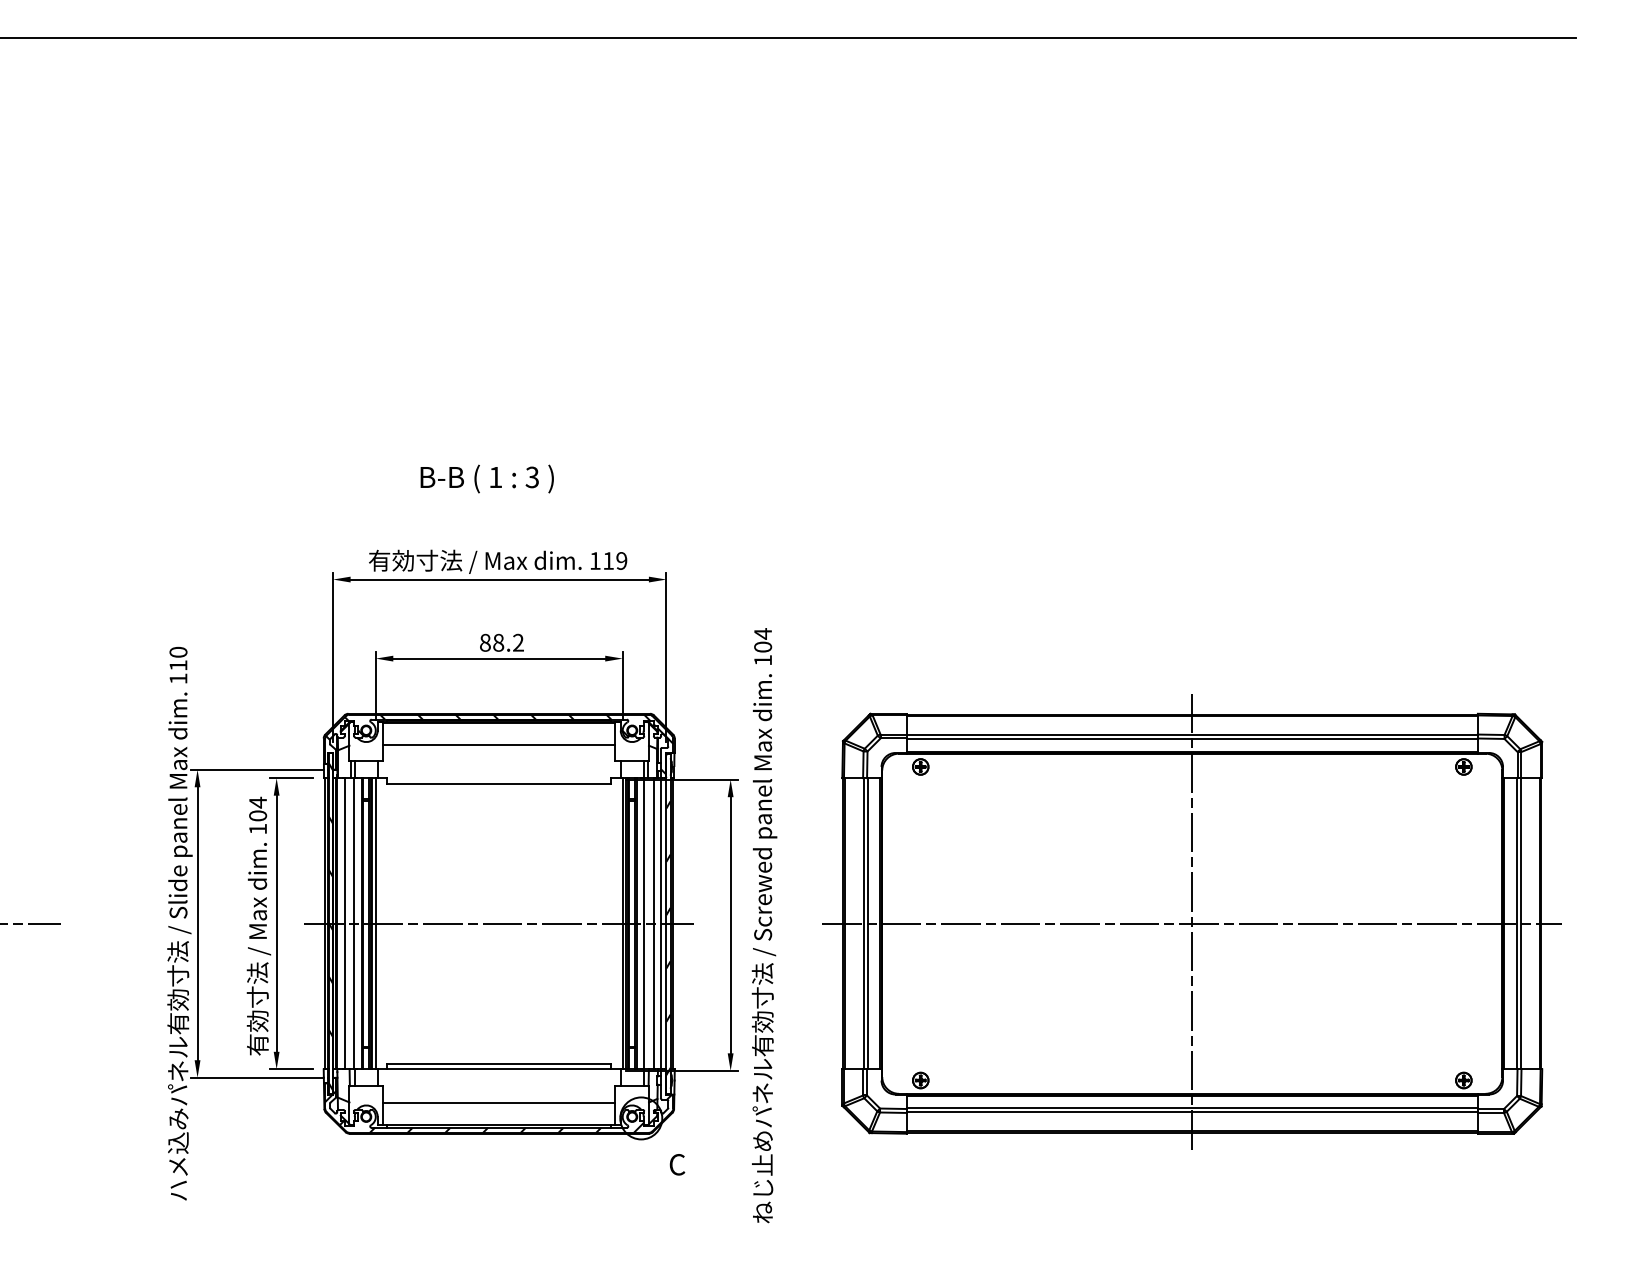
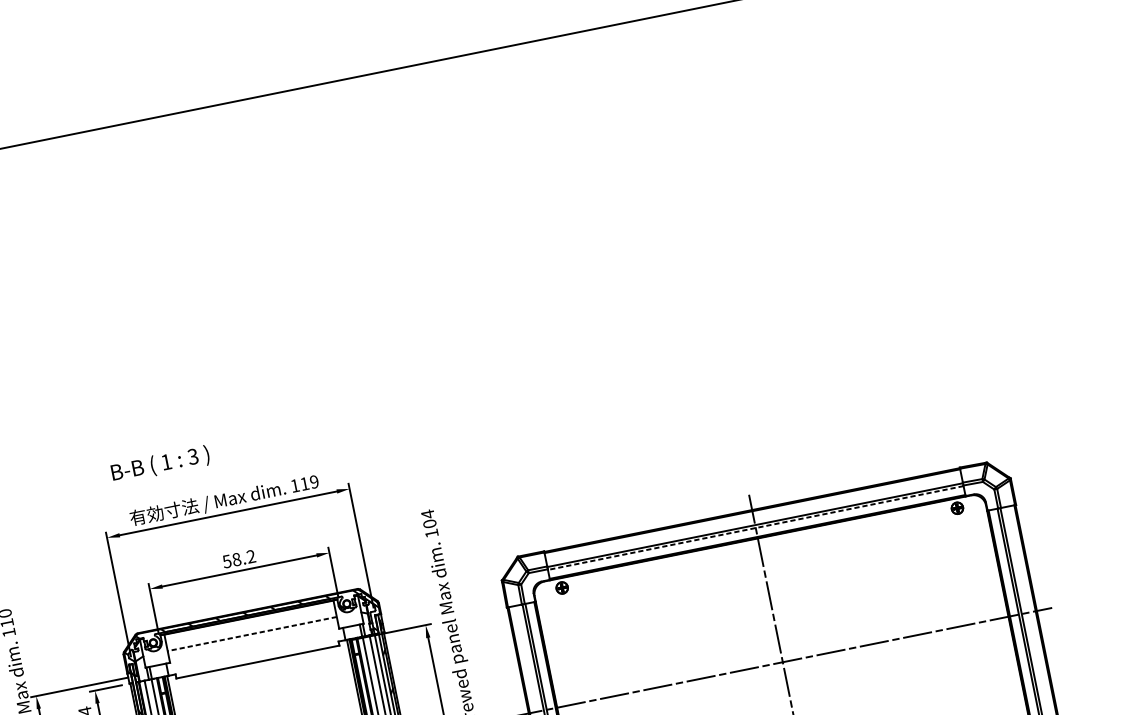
text: (486, 478) -> (159, 464), moved
text: (484, 642) -> (226, 561), 88.2 -> 58.2
line: (1192, 739) -> (755, 528), solid -> dashed
line: (498, 745) -> (251, 634), solid -> dashed

